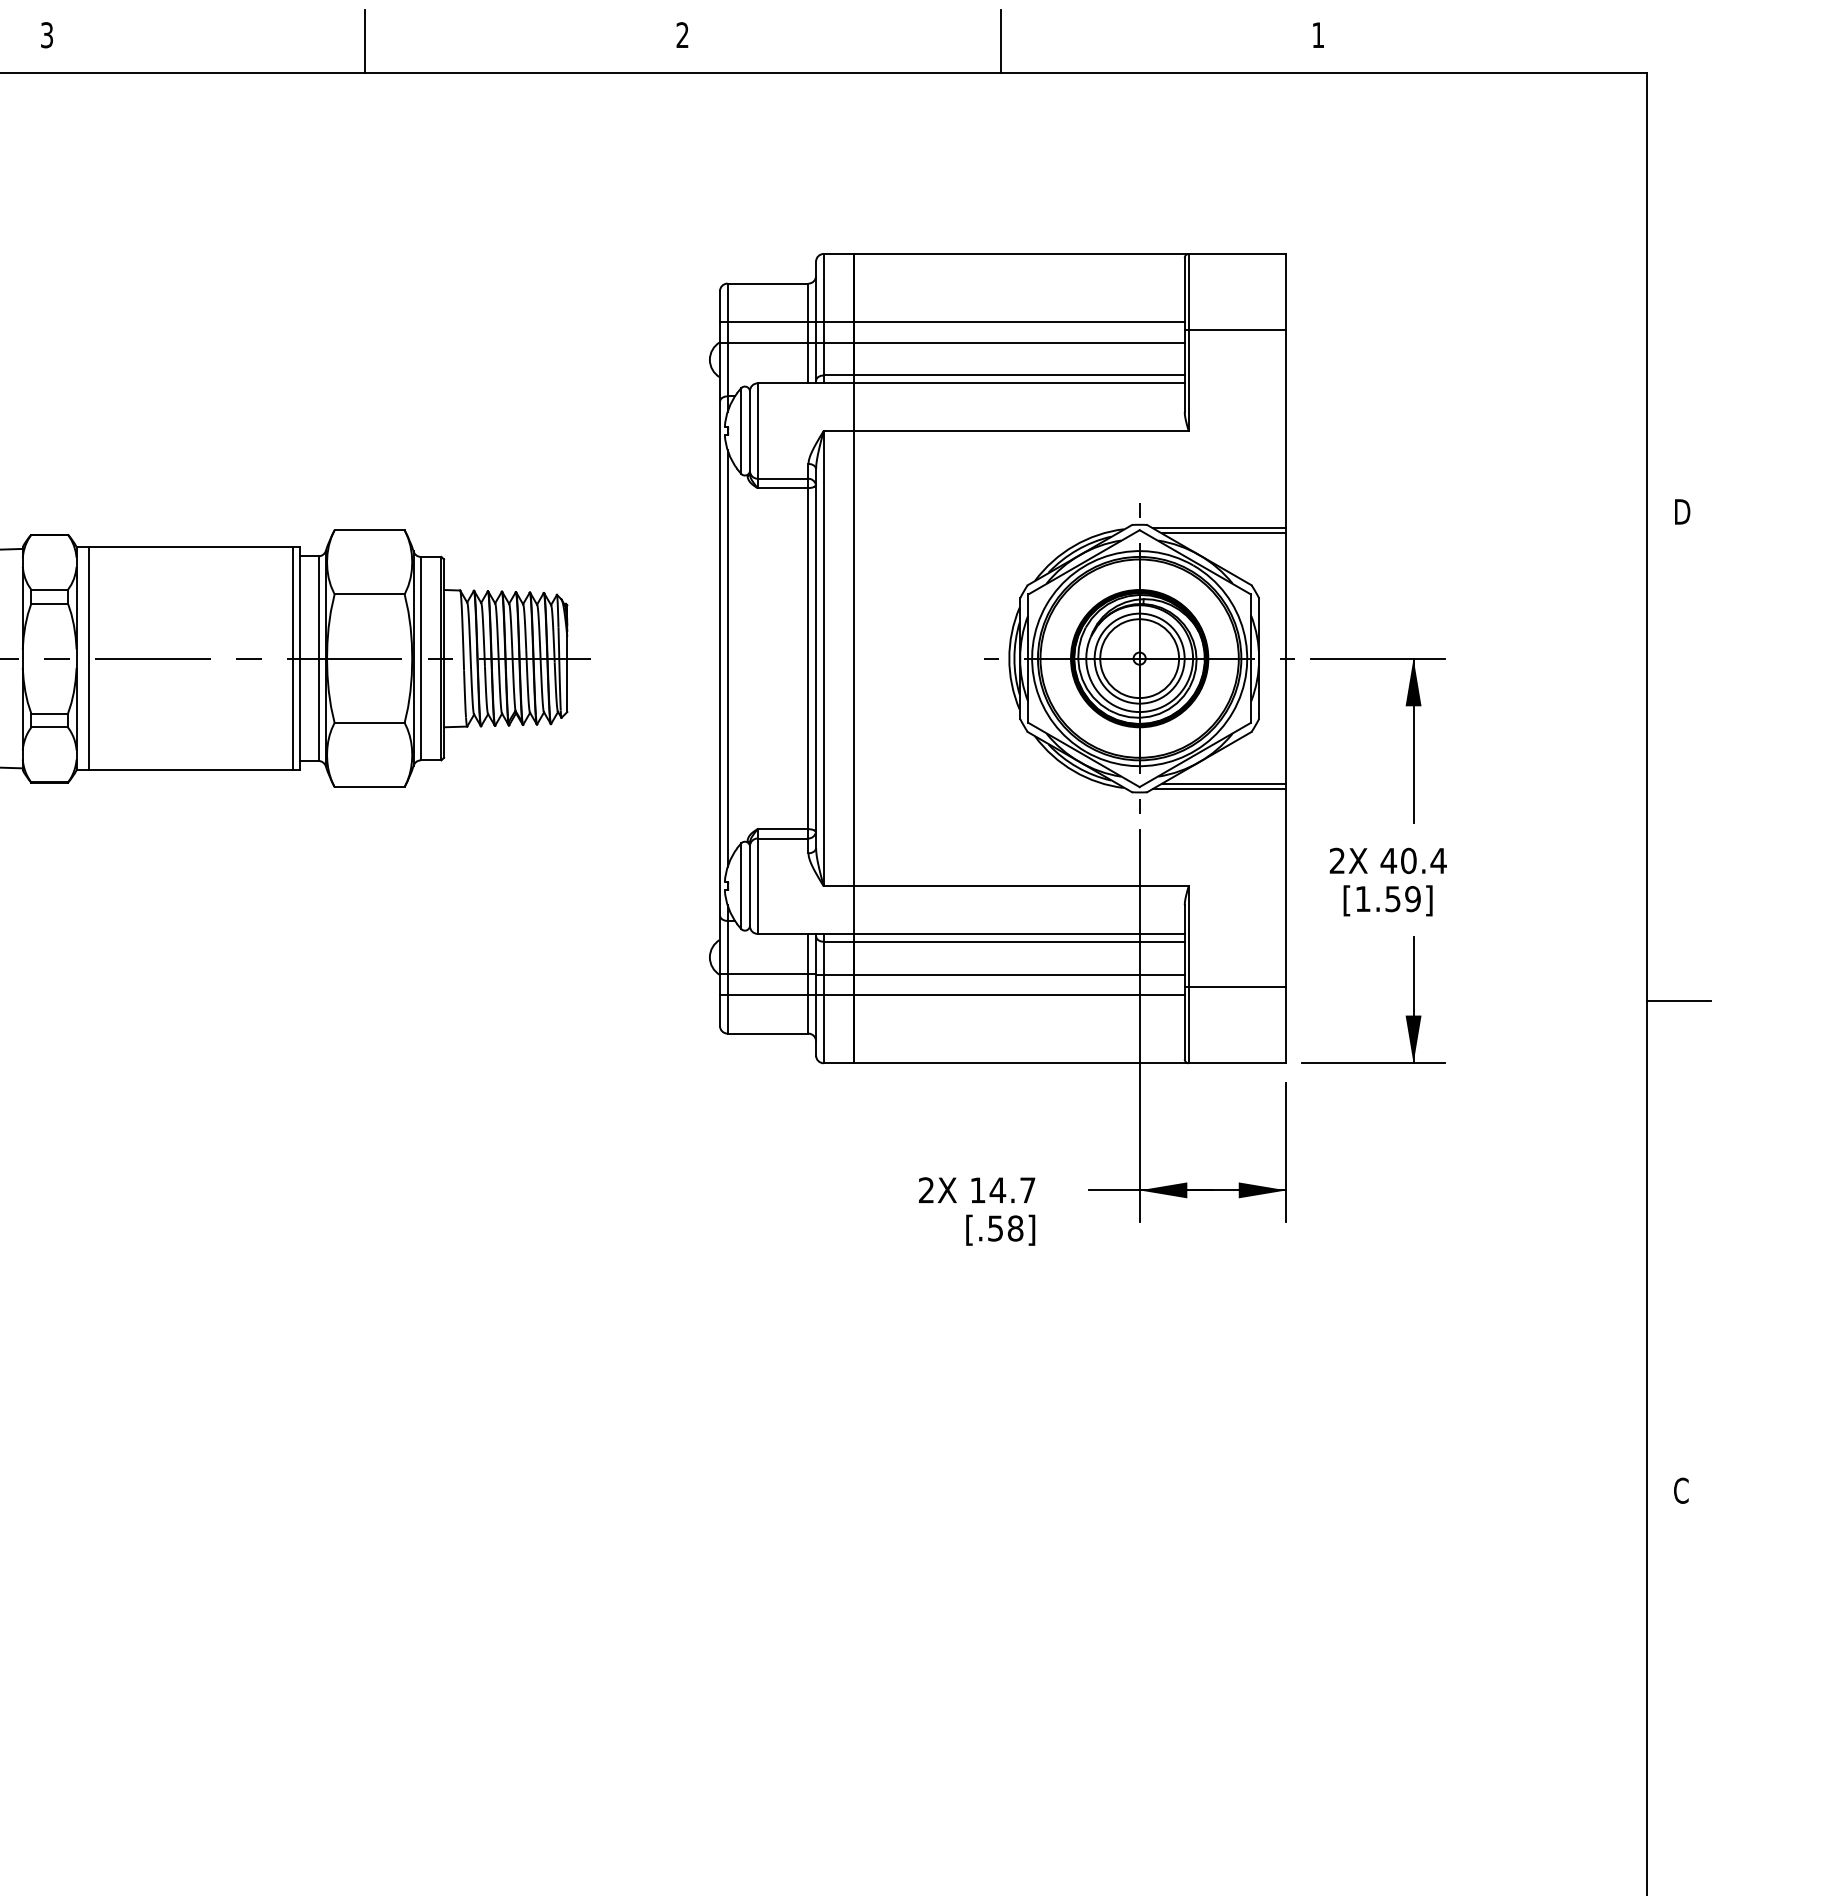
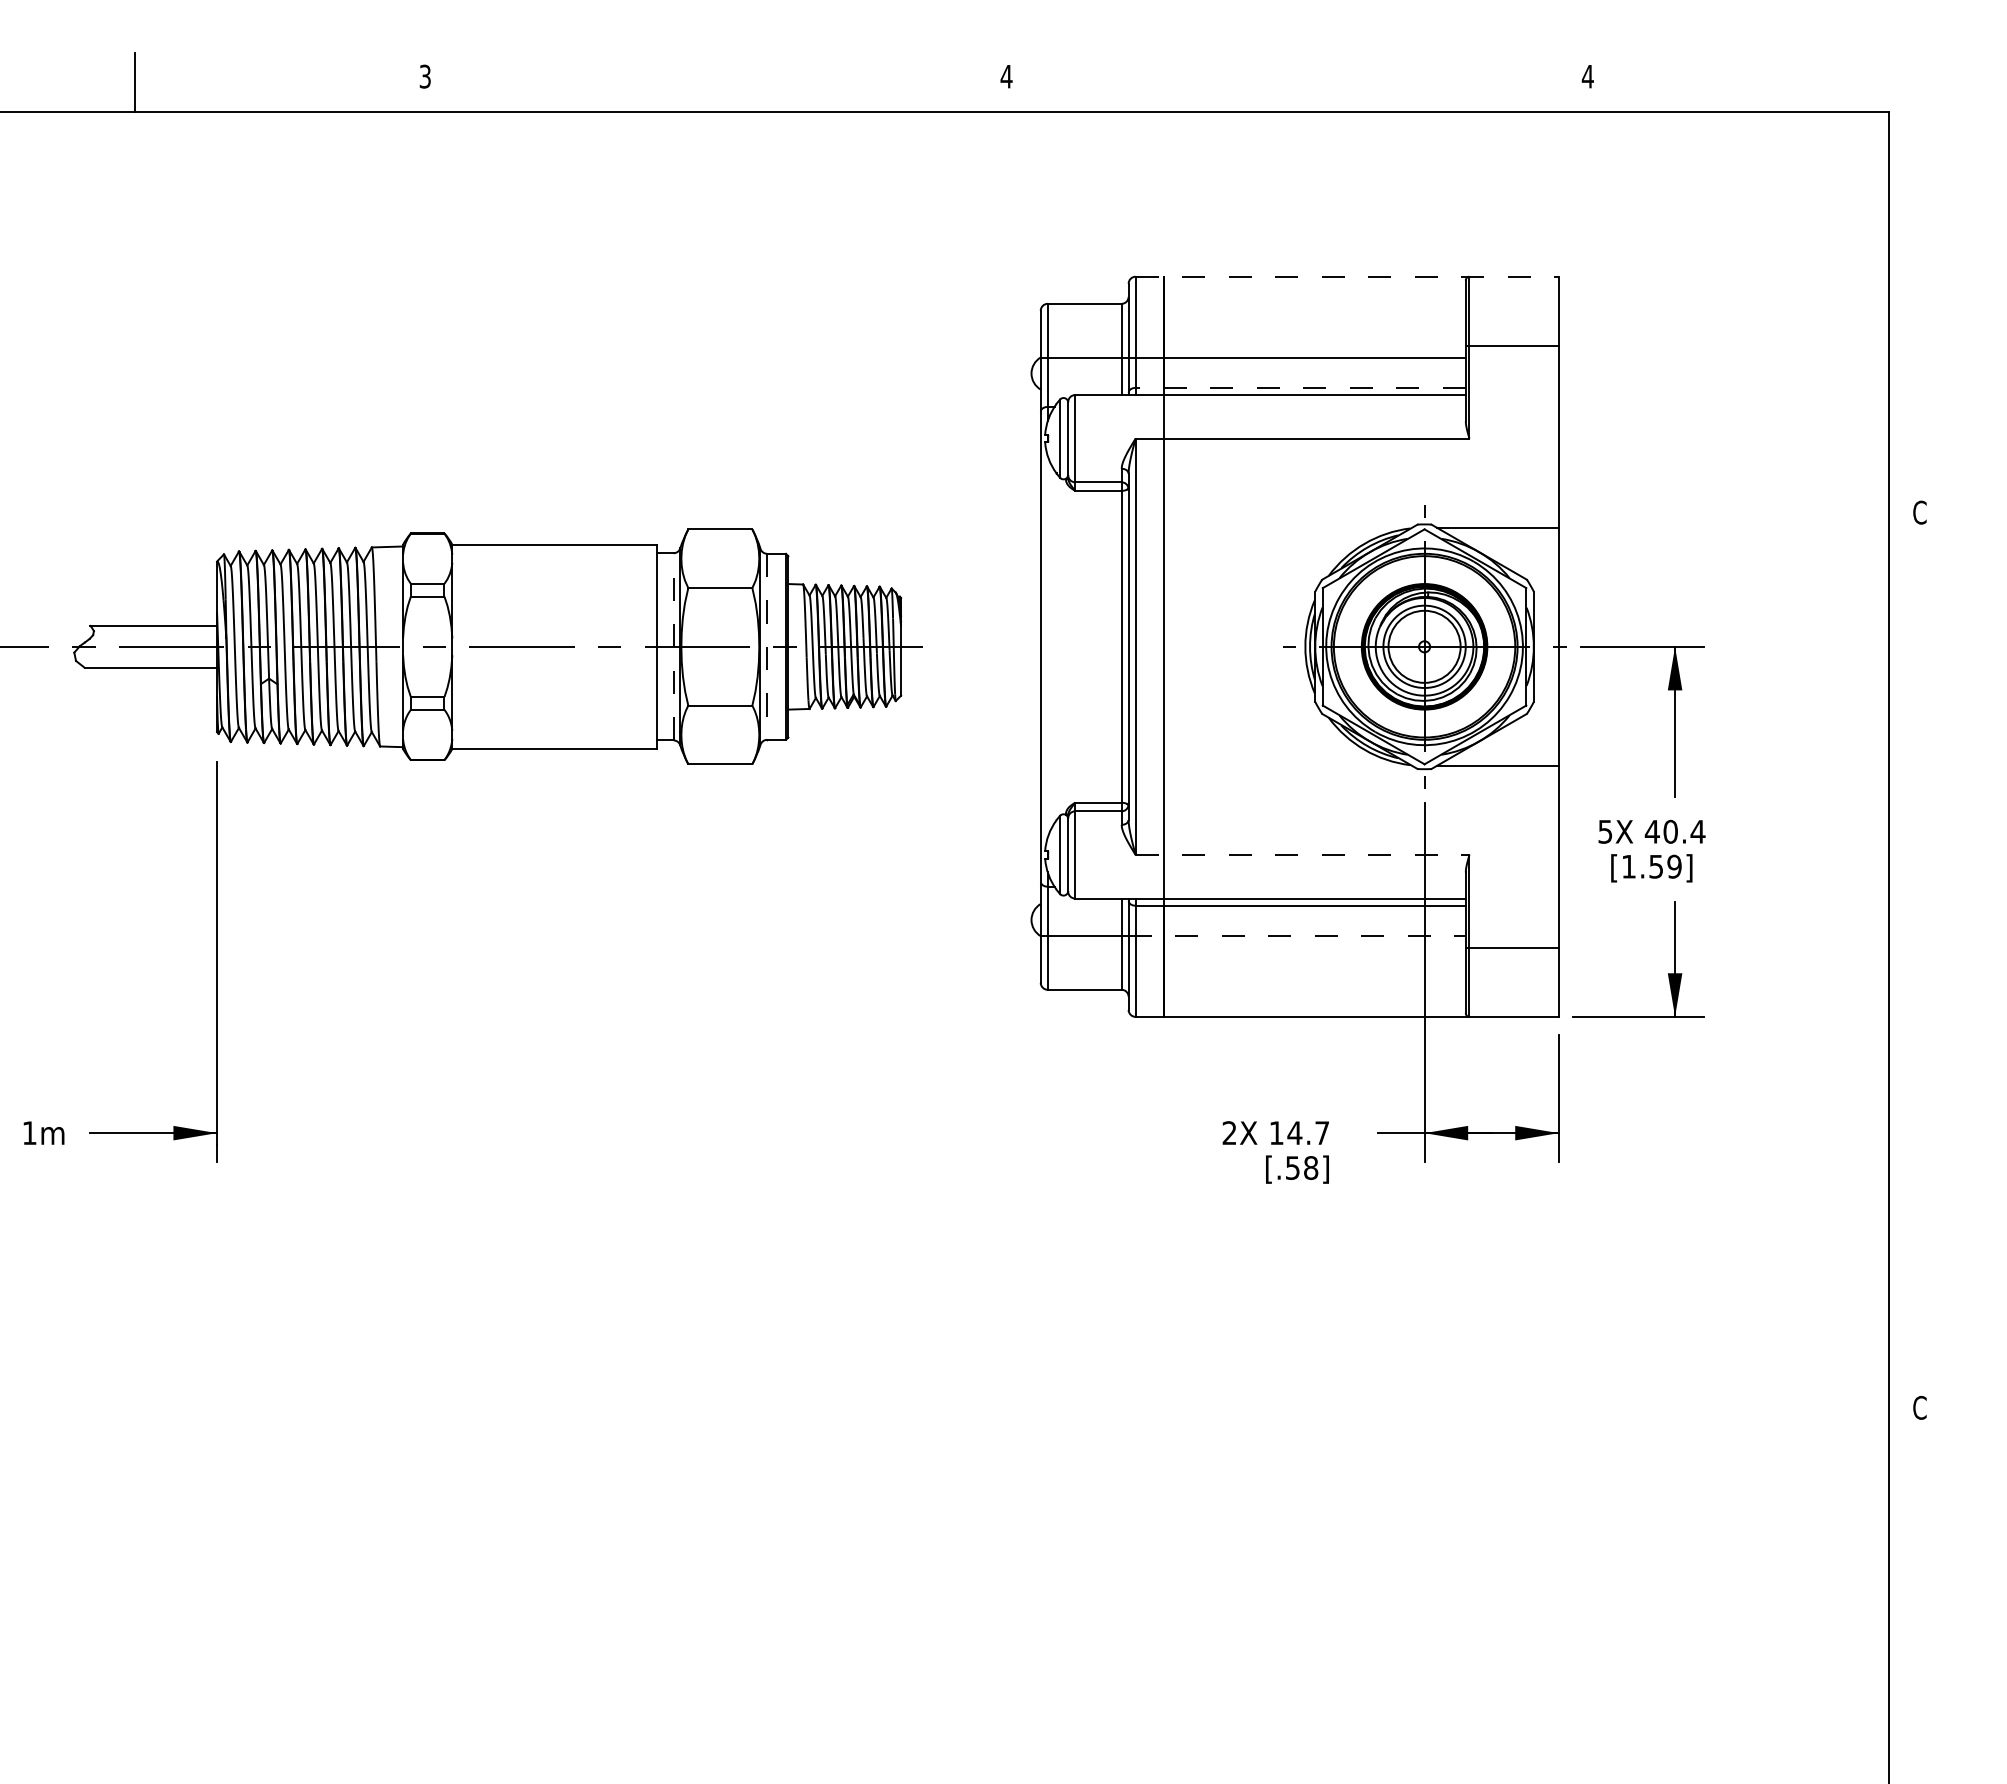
text: (682, 35) -> (1006, 76), 2 -> 4
text: (1317, 35) -> (1587, 76), 1 -> 4
line: (365, 41) -> (716, 82), removed
line: (1000, 41) -> (1297, 82), removed
line: (1055, 253) -> (1347, 276), solid -> dashed
line: (951, 322) -> (1252, 339), removed
line: (1004, 375) -> (1300, 387), solid -> dashed
text: (1681, 511) -> (1920, 512), D -> C
line: (1223, 533) -> (1501, 532), removed
line: (88, 658) -> (463, 646), removed
line: (293, 658) -> (650, 646), removed
line: (318, 658) -> (673, 646), solid -> dashed
line: (727, 658) -> (1047, 646), removed
line: (421, 659) -> (767, 647), solid -> dashed
line: (1223, 784) -> (1501, 761), removed
text: (1337, 860) -> (1605, 831), 2X -> 5X
line: (1006, 885) -> (1302, 854), solid -> dashed
line: (1000, 974) -> (1297, 935), solid -> dashed
line: (951, 995) -> (1252, 954), removed
line: (1678, 1001) -> (1917, 960), removed

